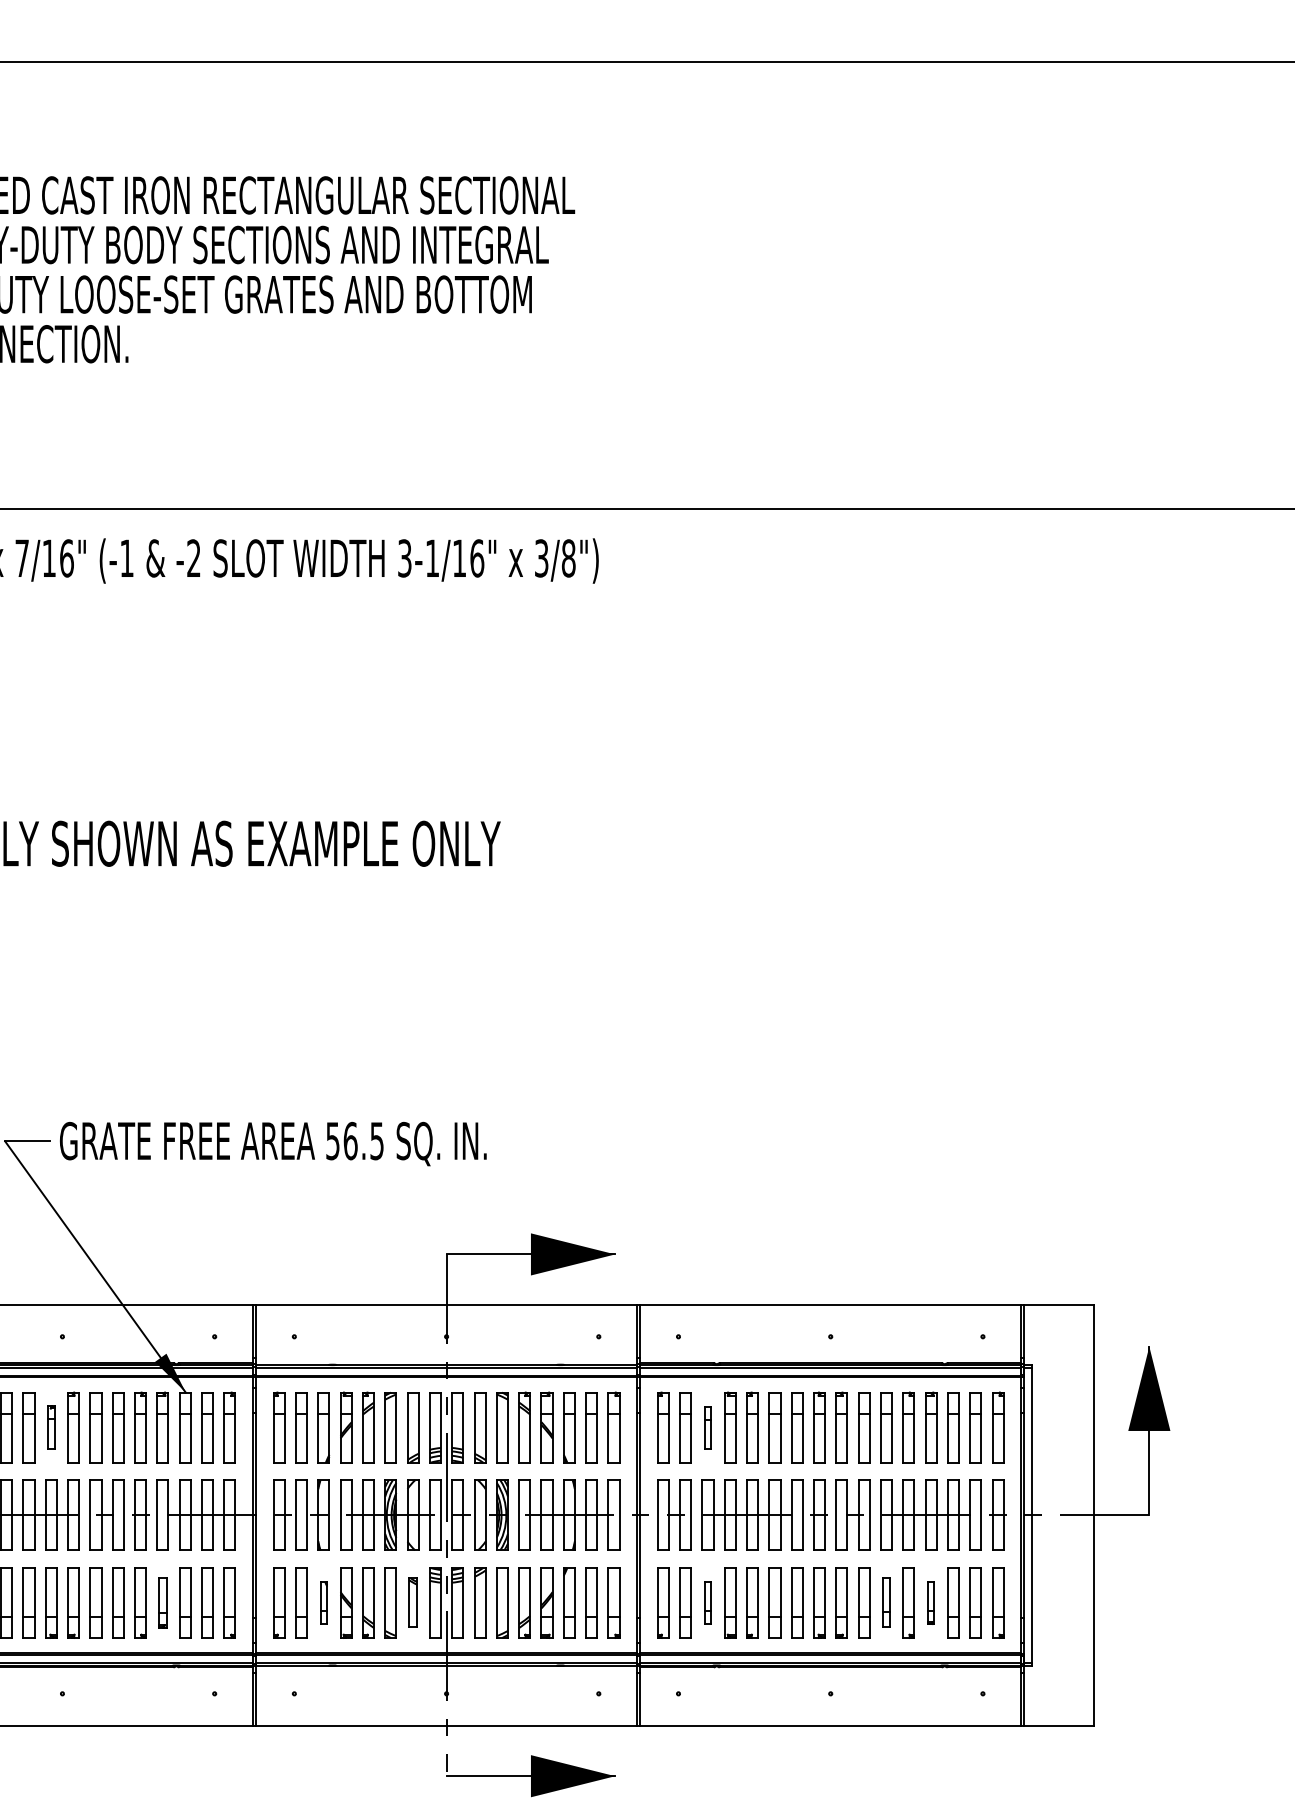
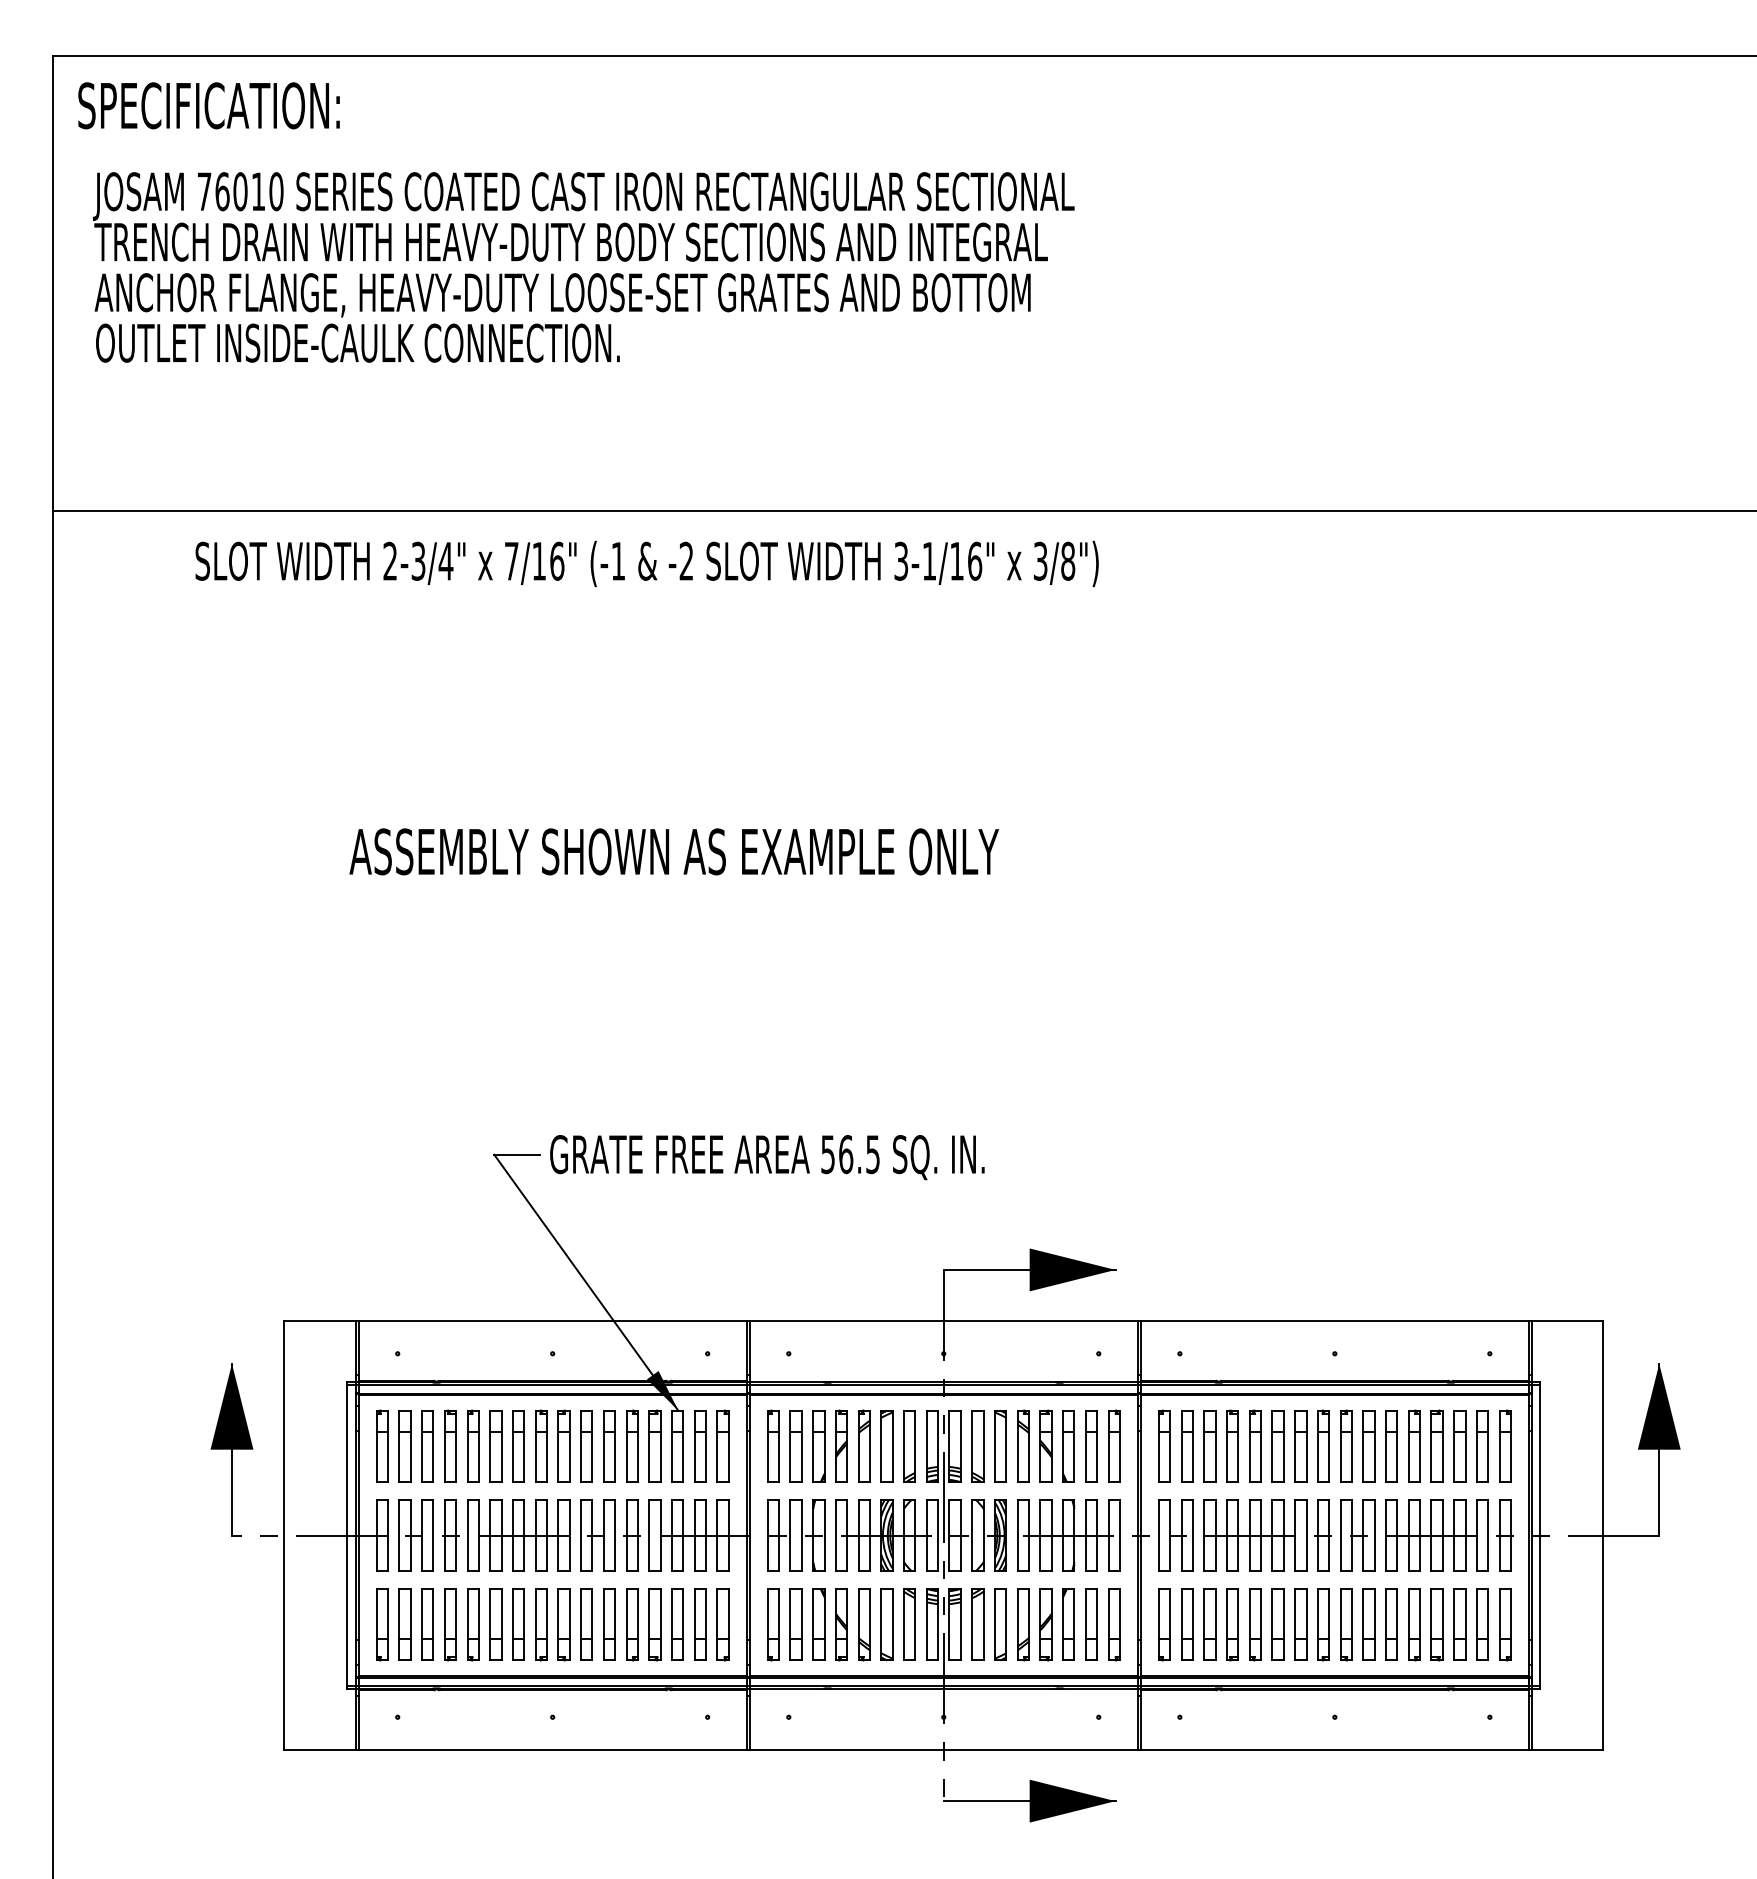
part: (51, 1426) -> (541, 1445), size x1.67
part: (707, 1427) -> (1209, 1446), size x1.67
part: (162, 1602) -> (654, 1624), size x1.43
part: (323, 1602) -> (818, 1624), size x1.67
part: (412, 1602) -> (909, 1624), size x1.43
part: (707, 1602) -> (1209, 1624), size x1.67
part: (886, 1602) -> (1391, 1624), size x1.43
part: (930, 1602) -> (1436, 1624), size x1.67

